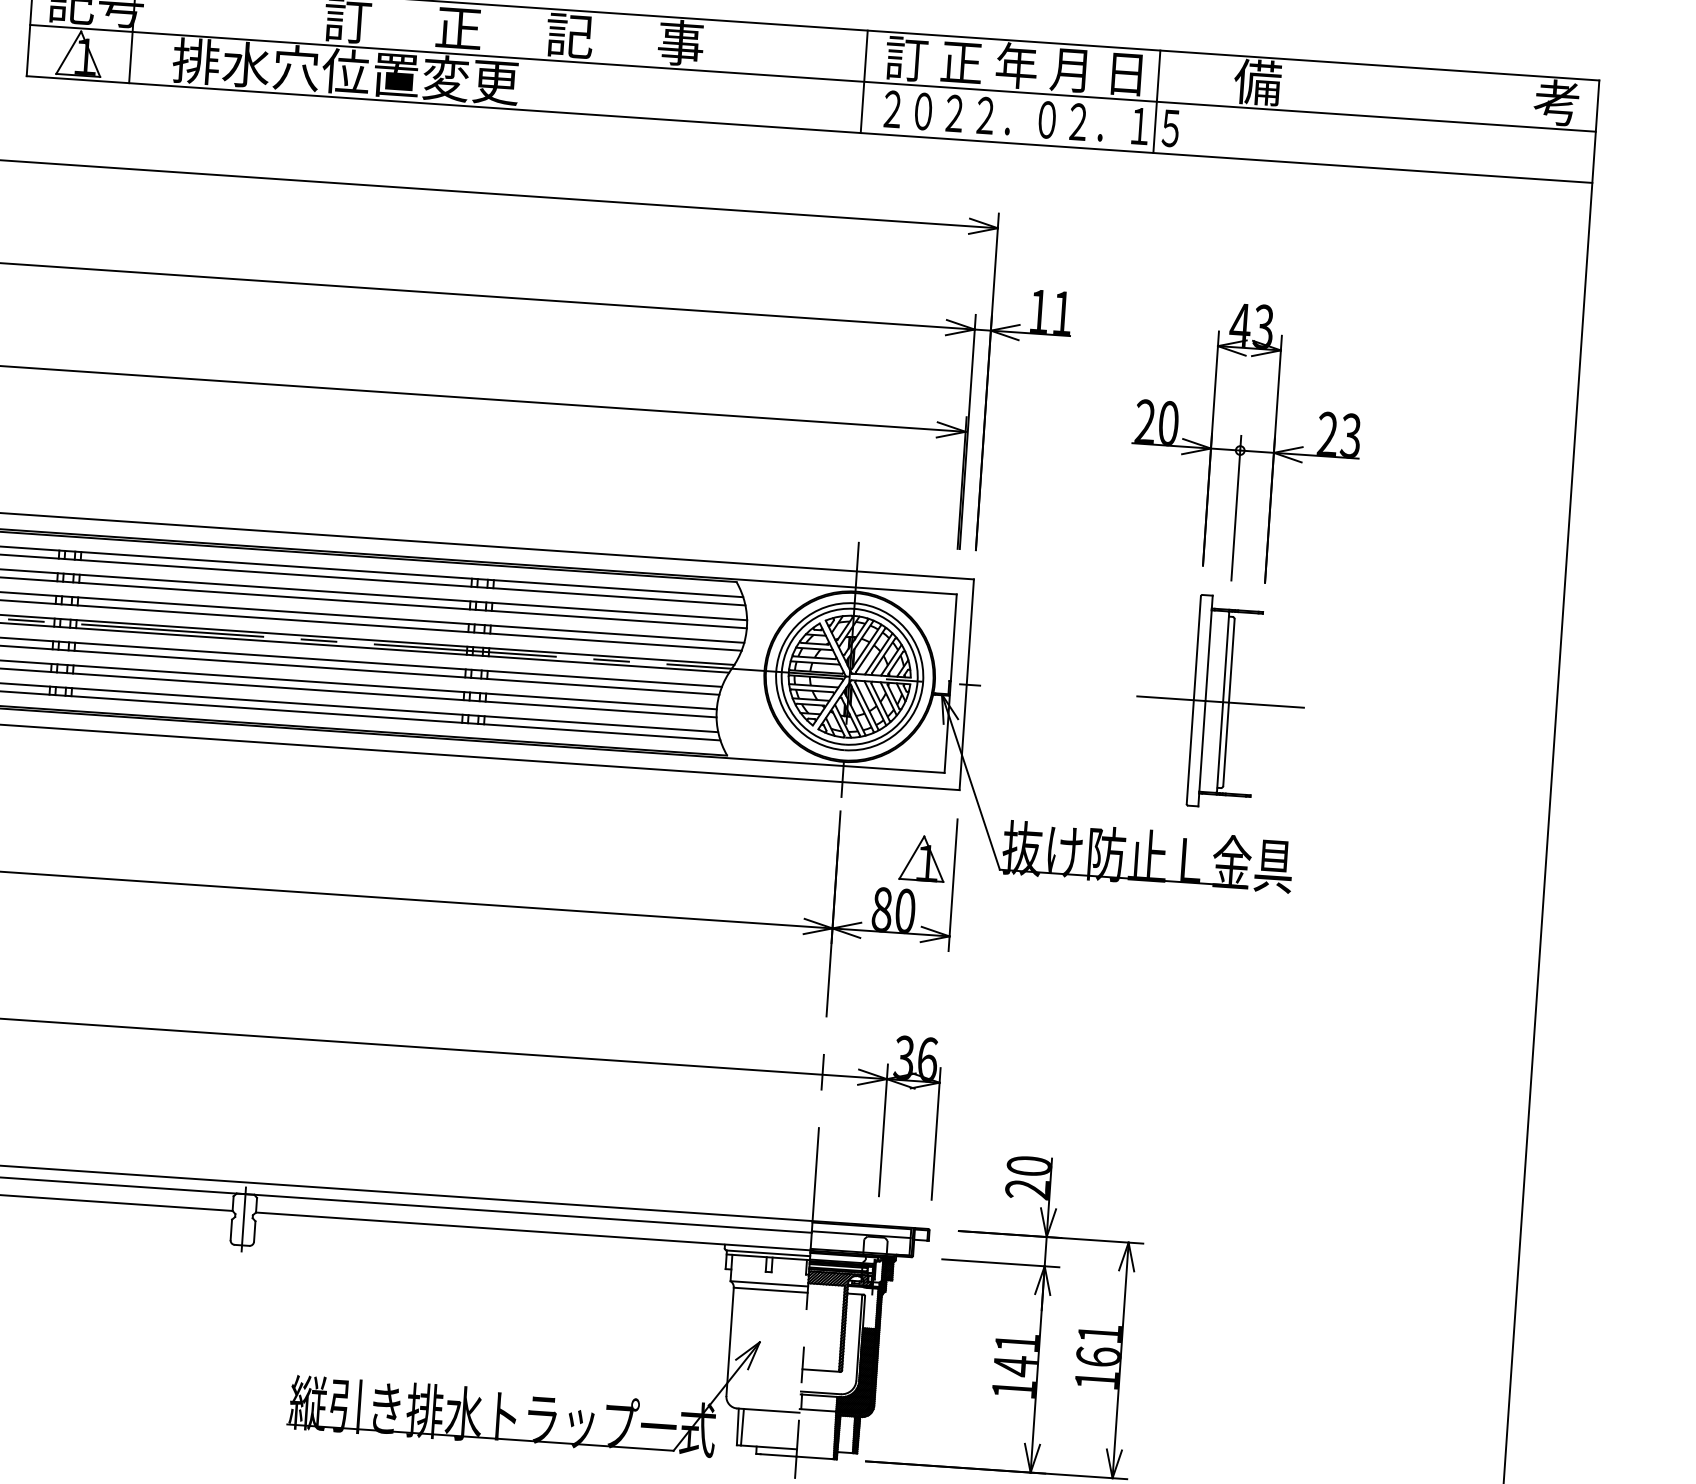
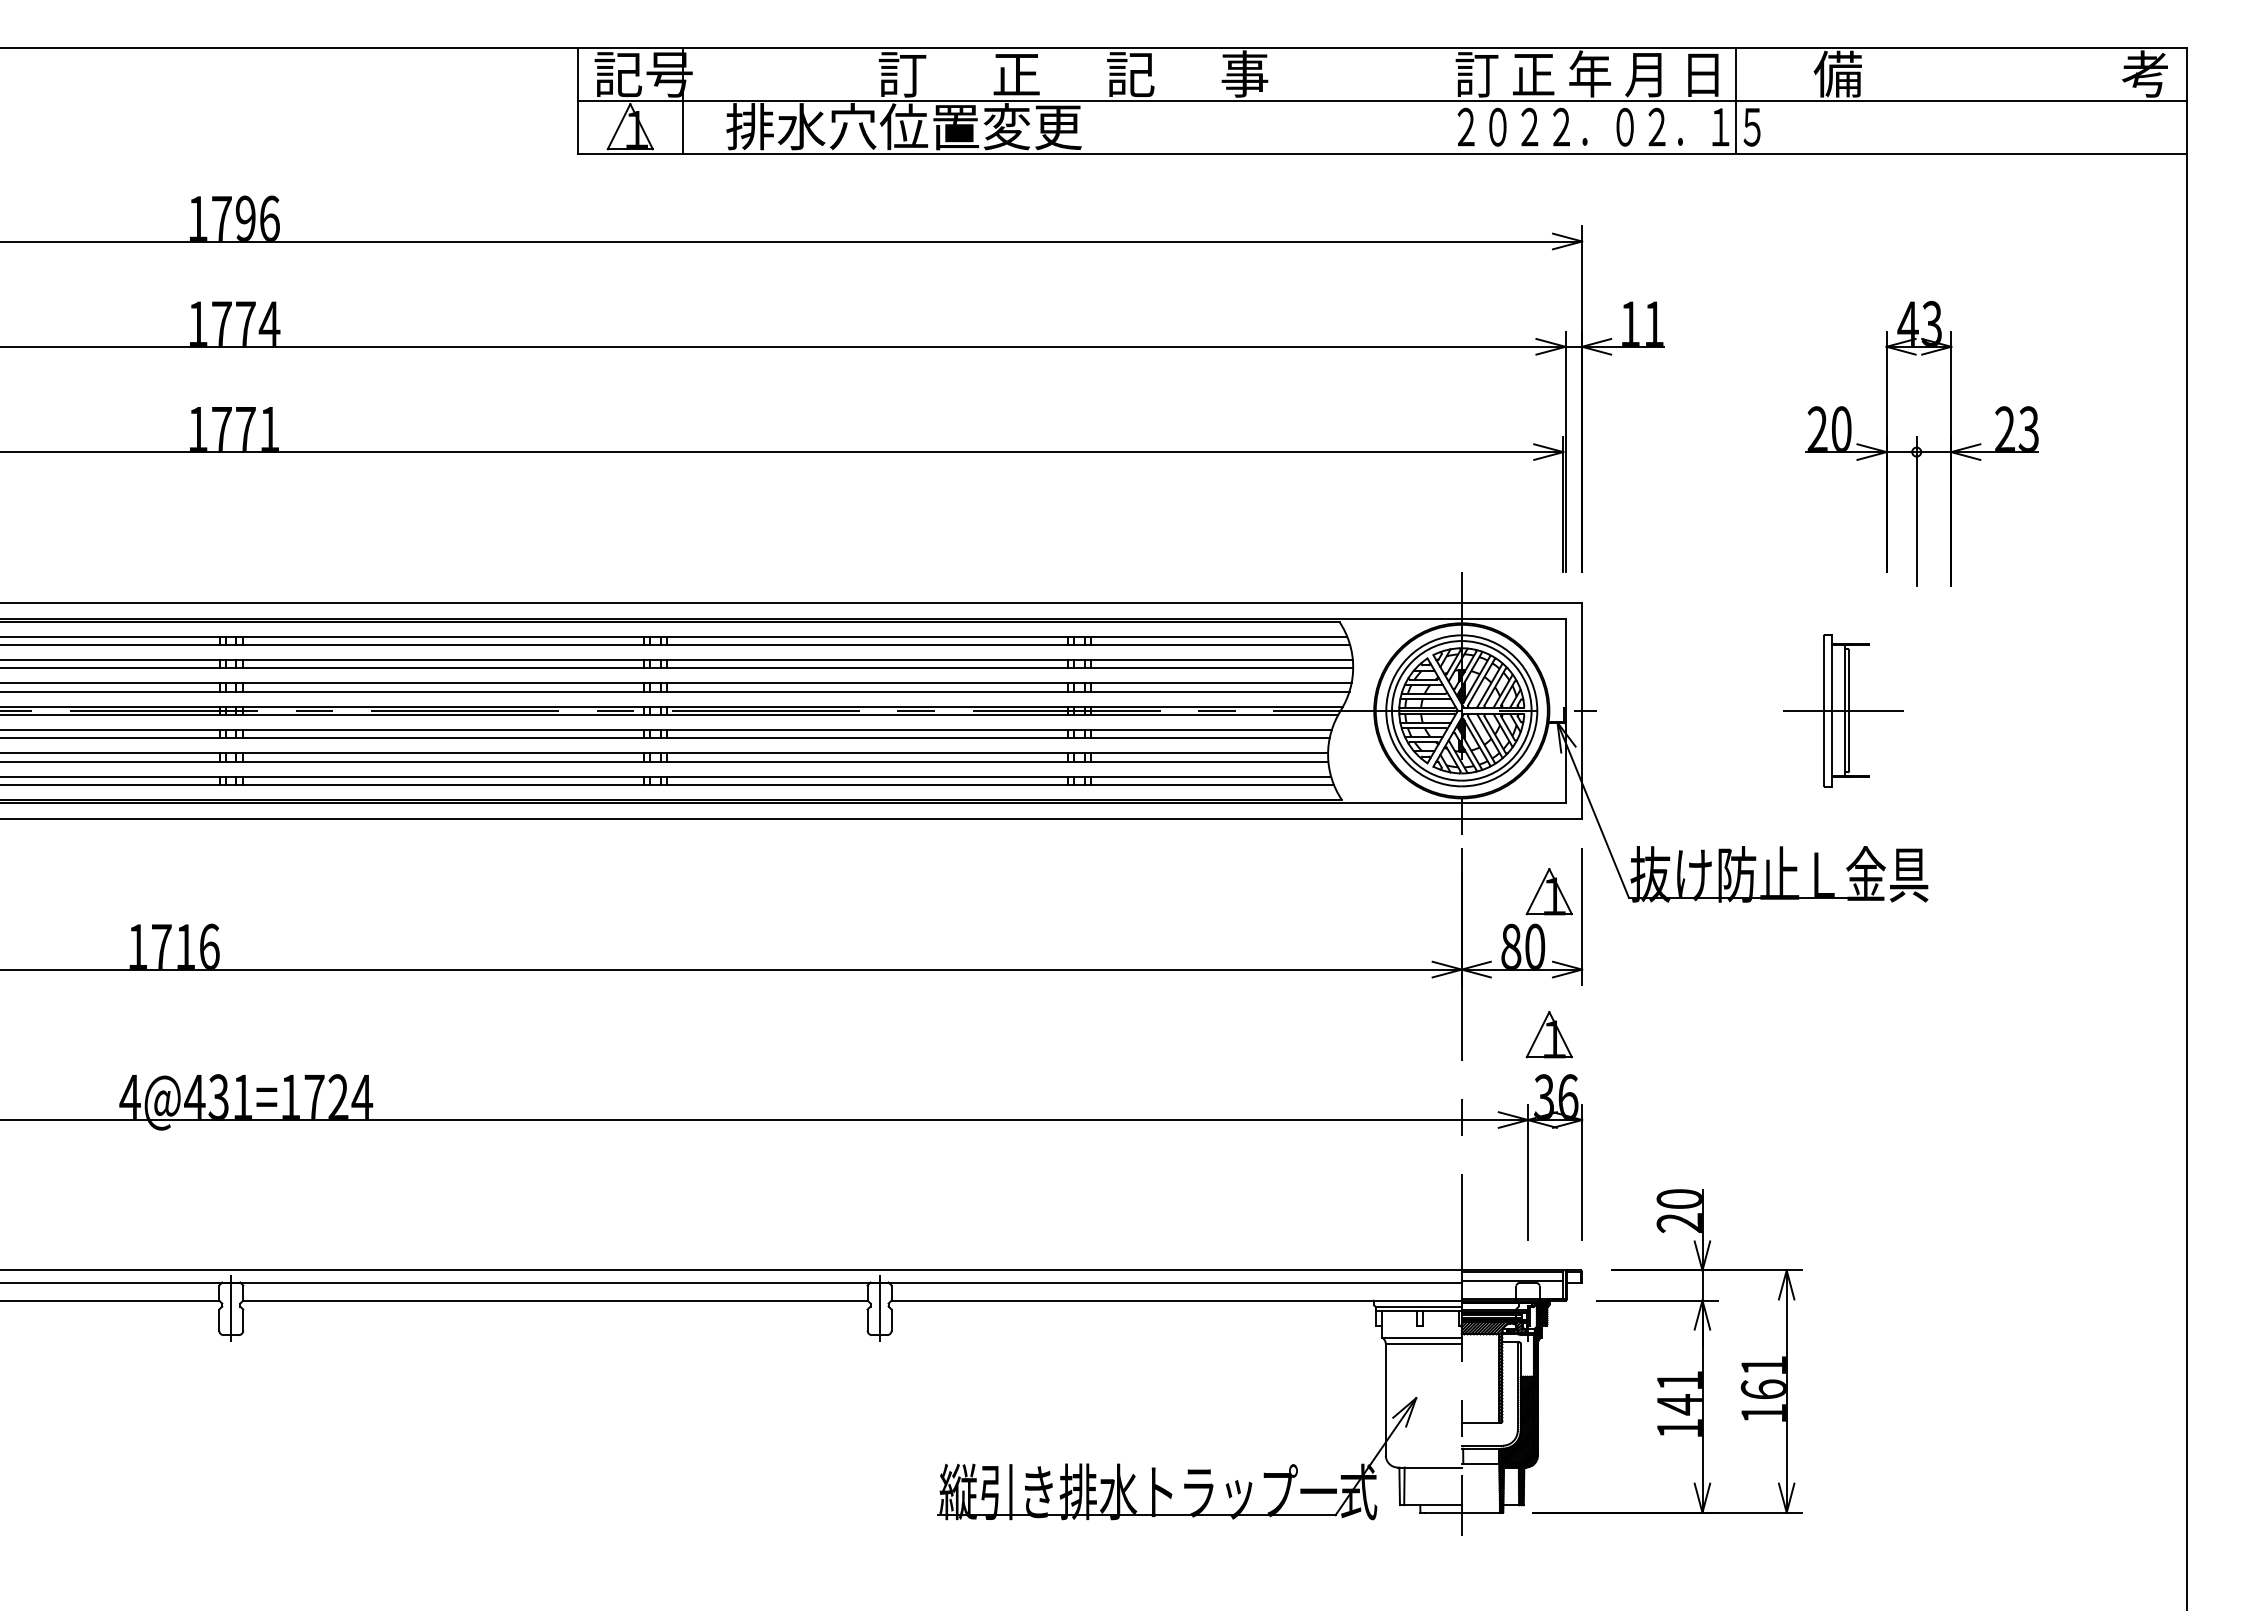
line: (864, 81) -> (1435, 100), removed
part: (1245, 442) -> (1921, 443), moved
part: (1220, 701) -> (1843, 710), size x0.7
part: (912, 997) -> (1548, 1034), added

